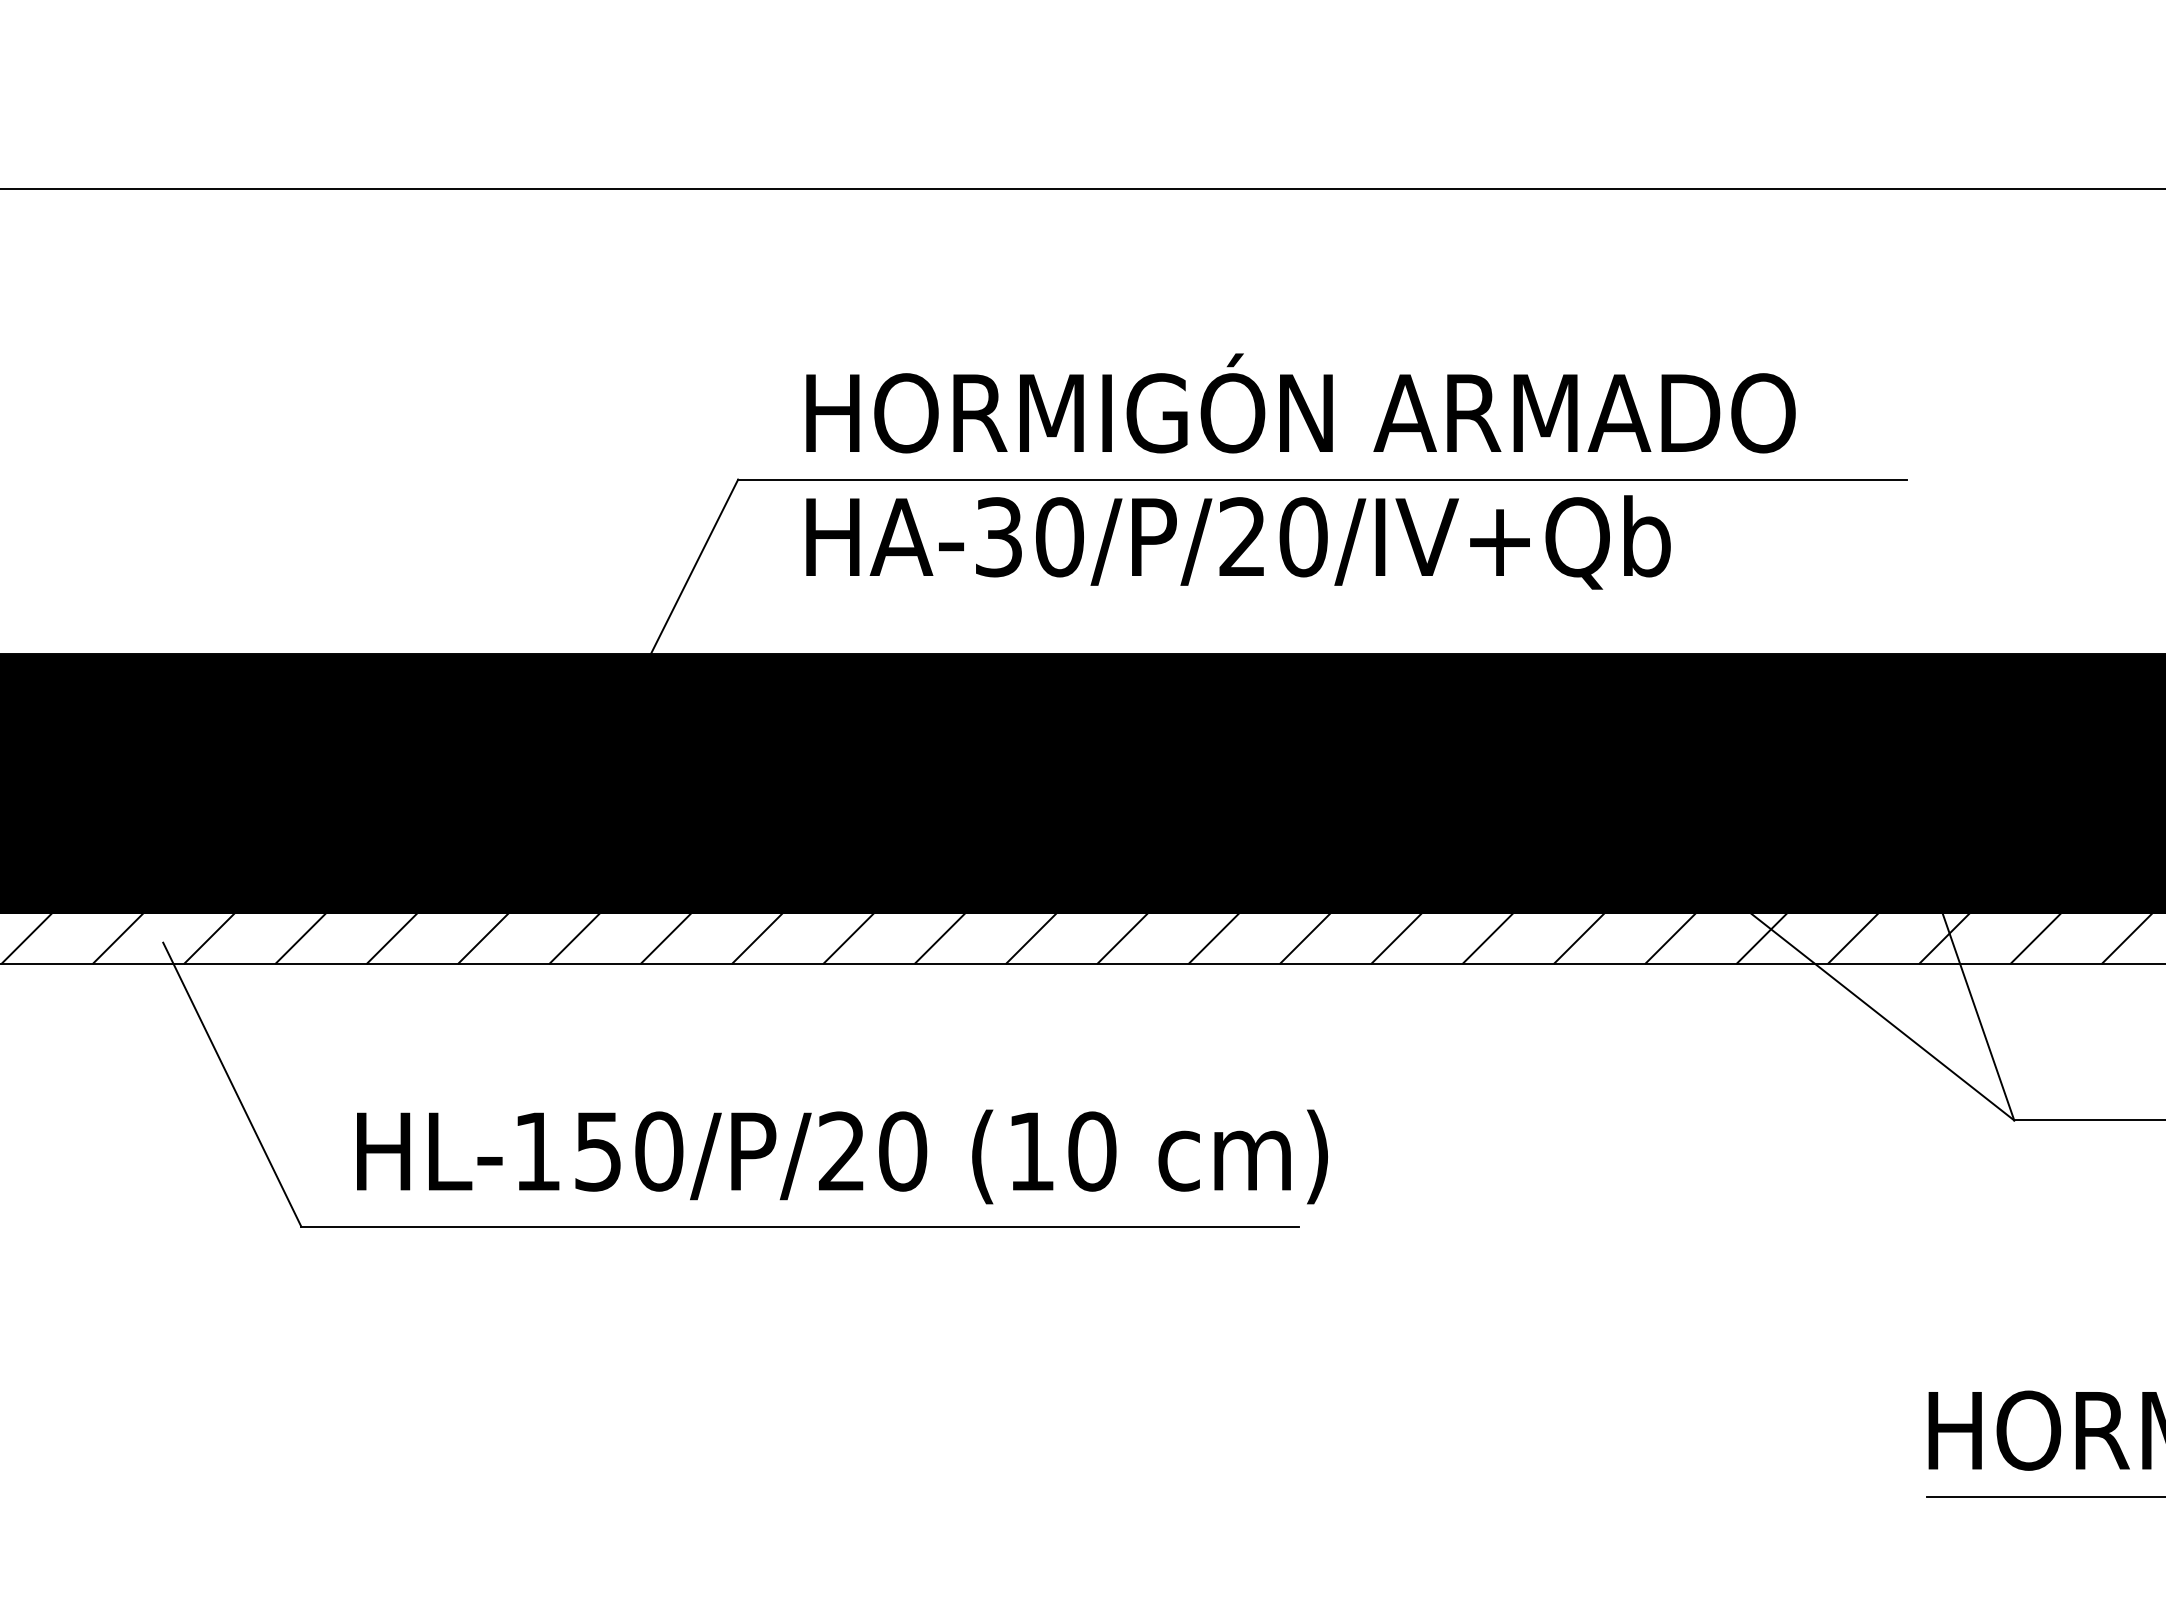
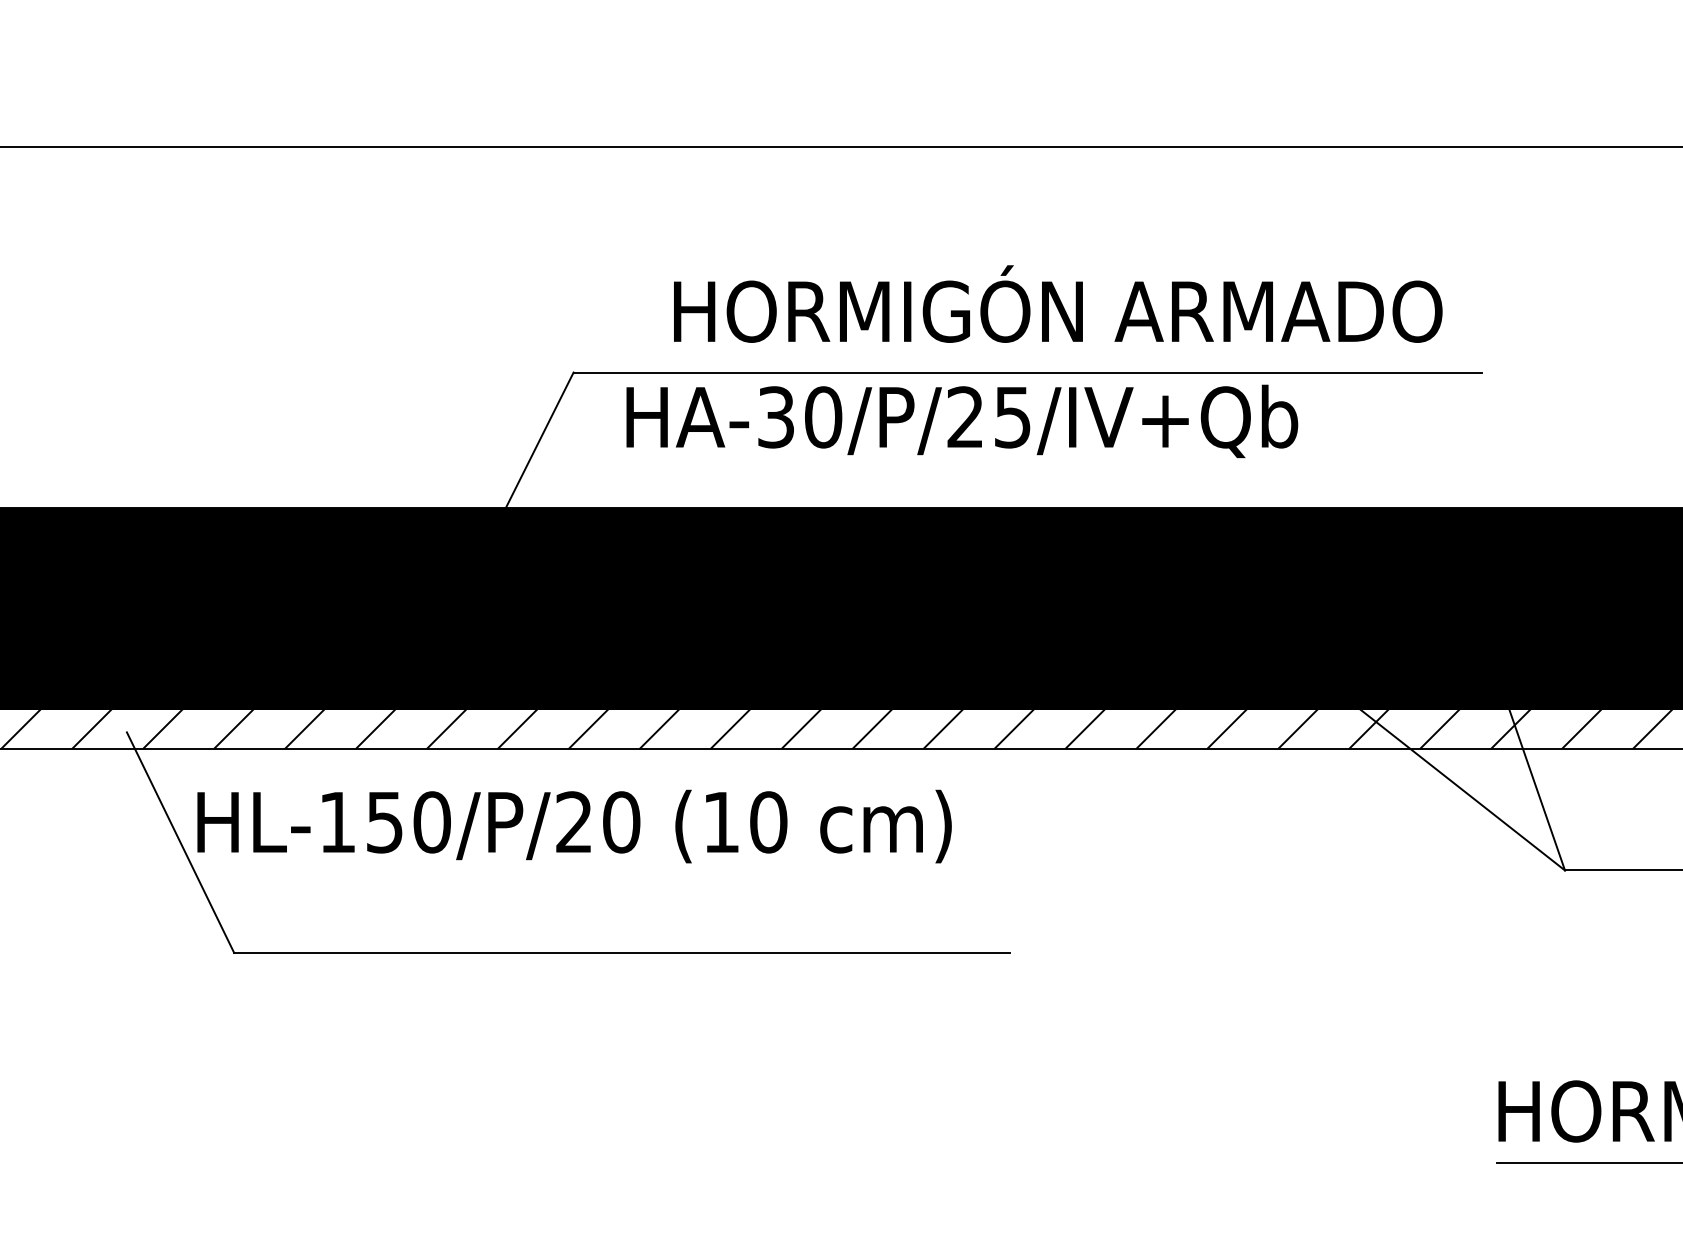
text: (1300, 403) -> (1057, 304), moved
text: (1303, 537) -> (1012, 417), HA-30/P/20/IV+Qb -> HA-30/P/25/IV+Qb
text: (842, 1156) -> (574, 826), moved

